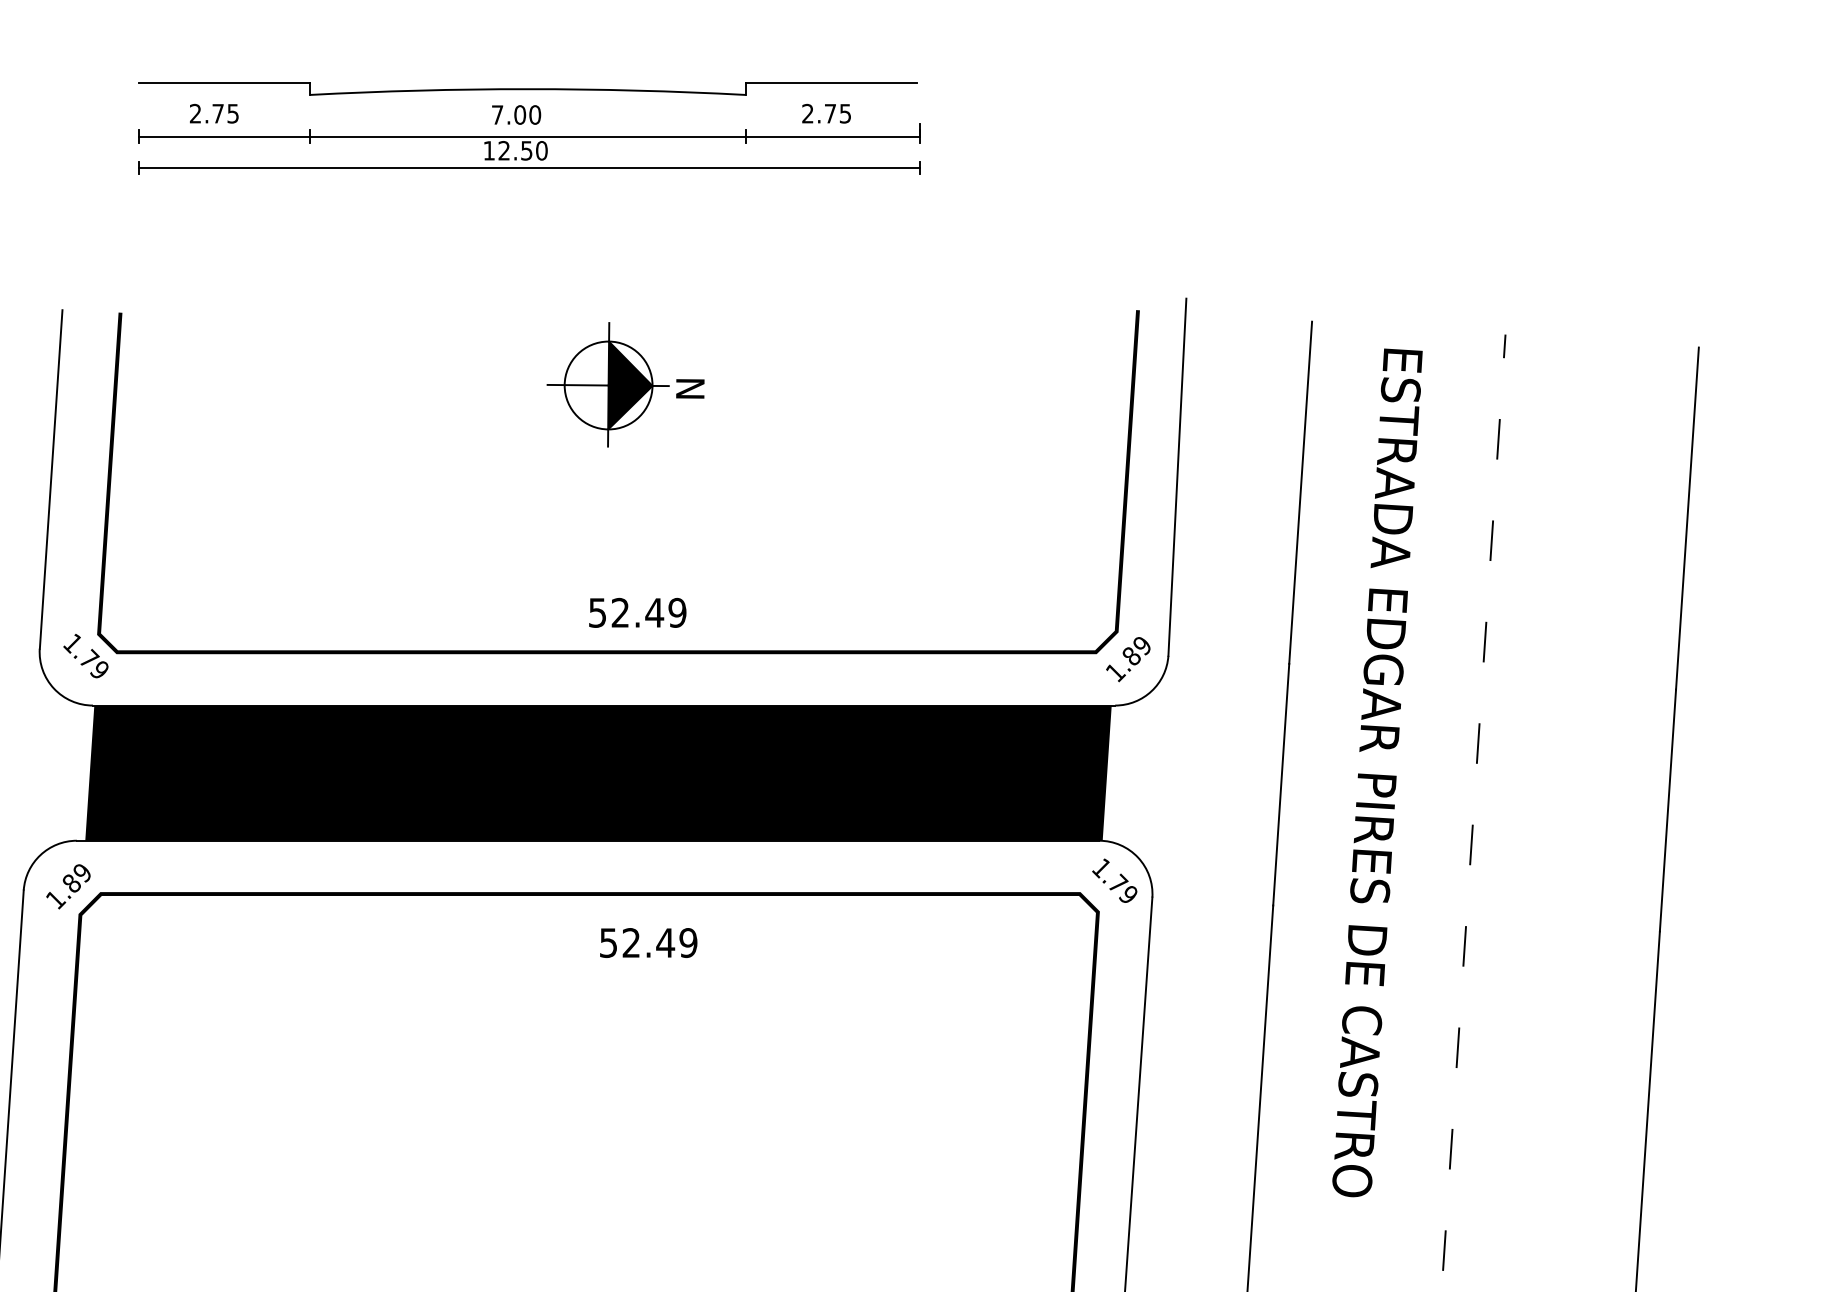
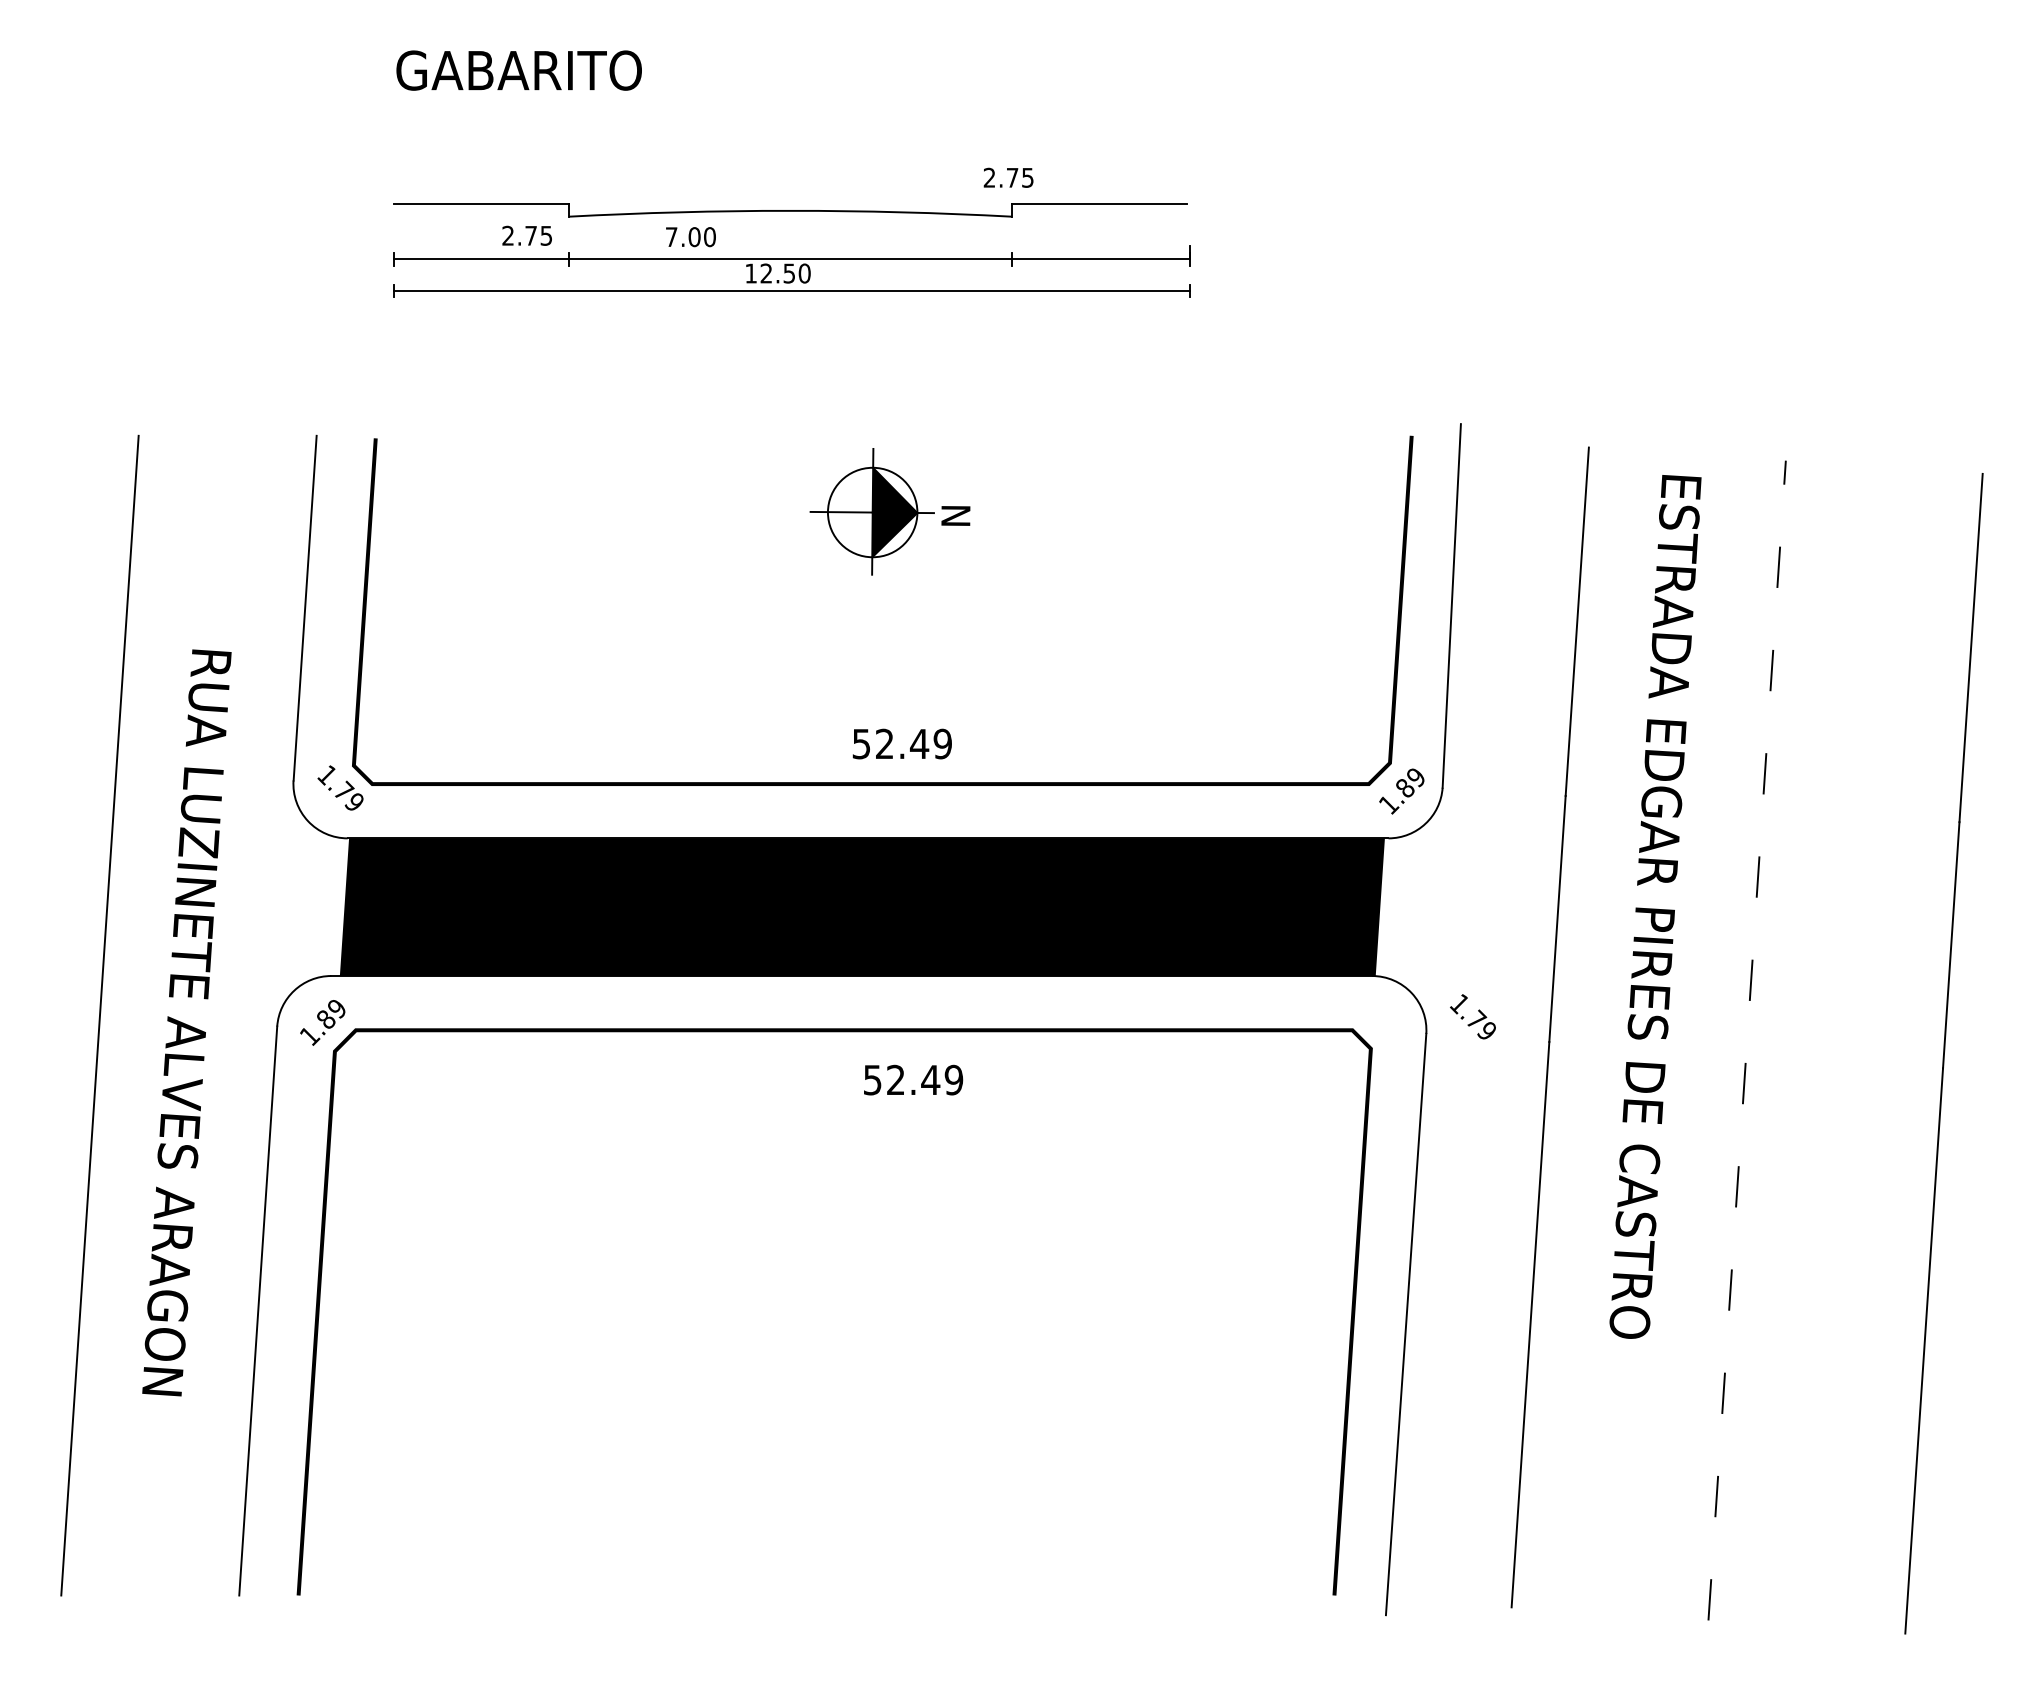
text: (213, 113) -> (526, 235), moved
text: (826, 113) -> (1008, 177), moved
text: (516, 115) -> (690, 237), moved
text: (1114, 880) -> (1472, 1016), moved

